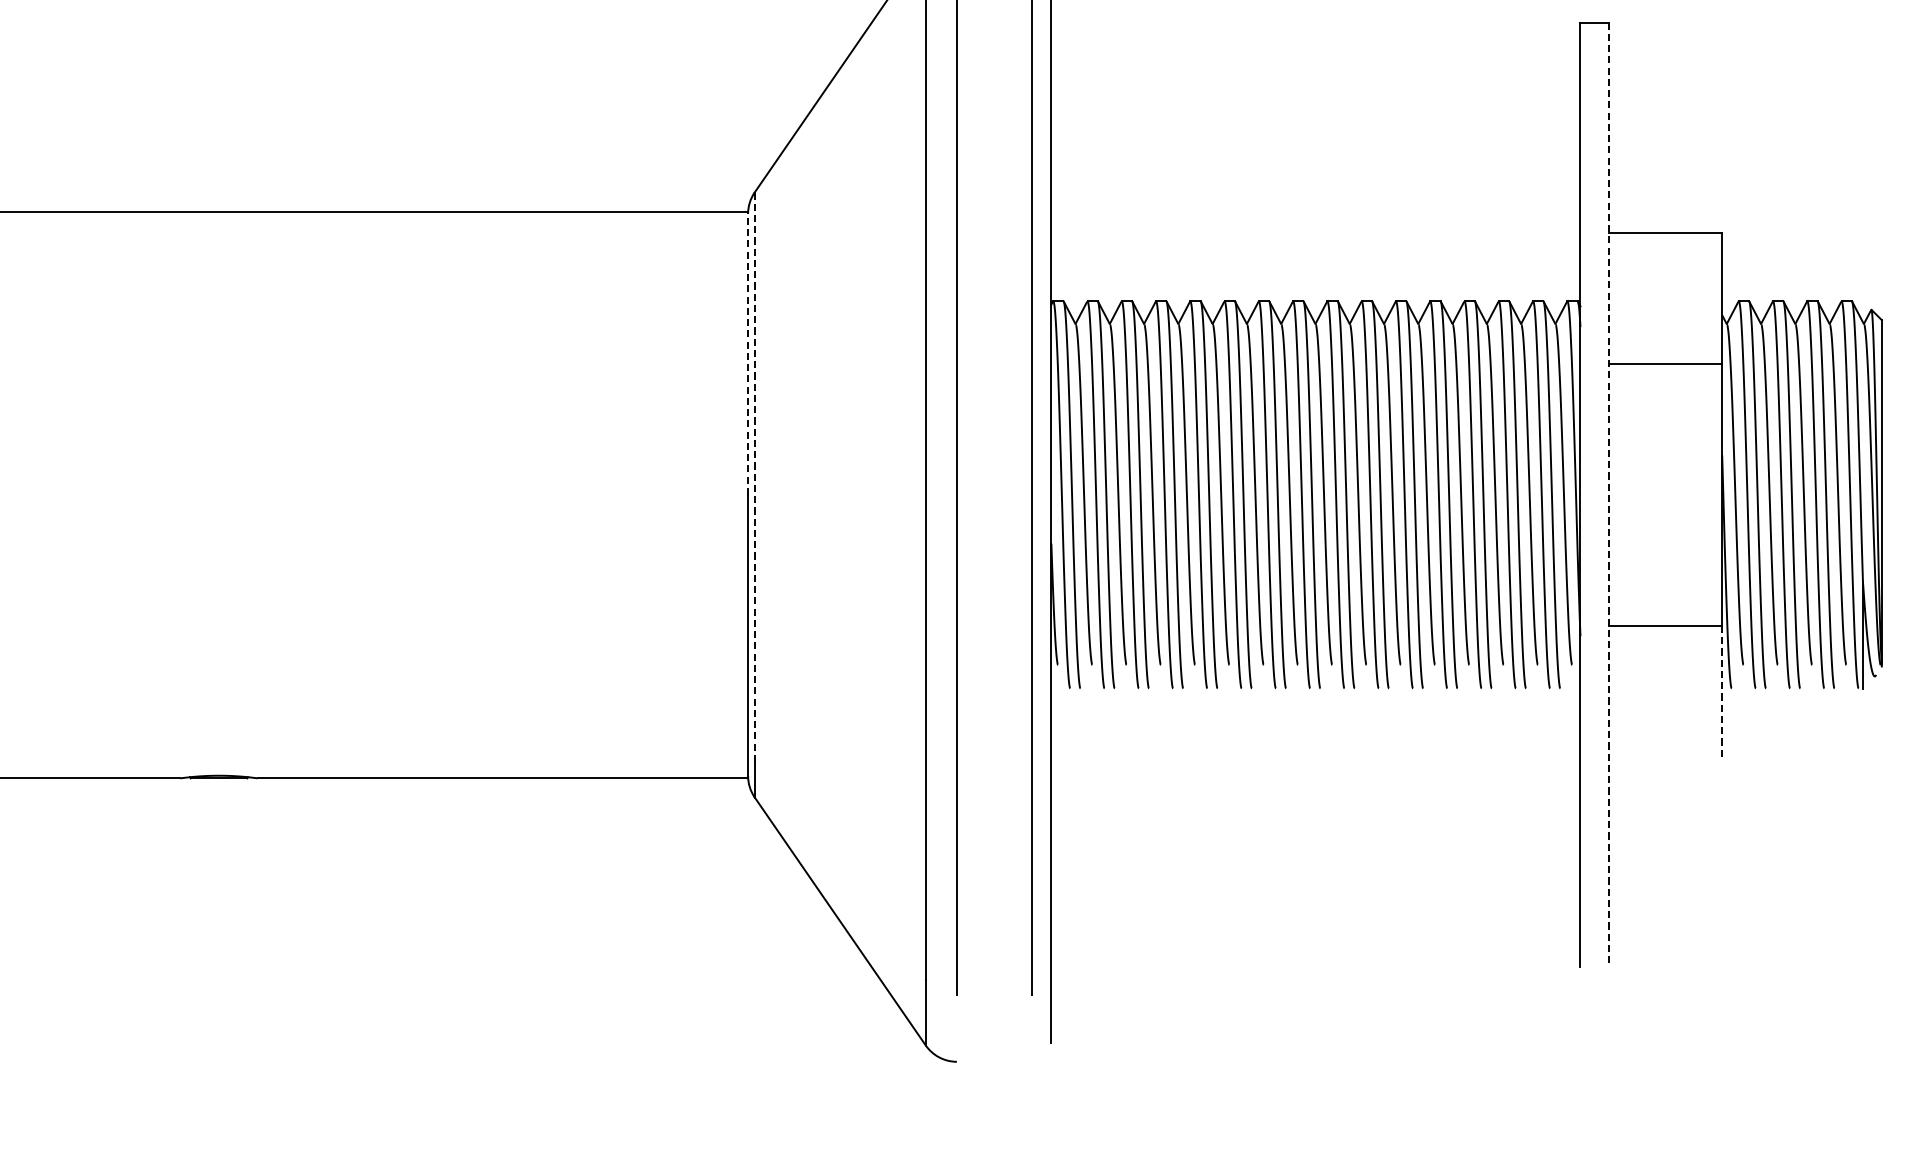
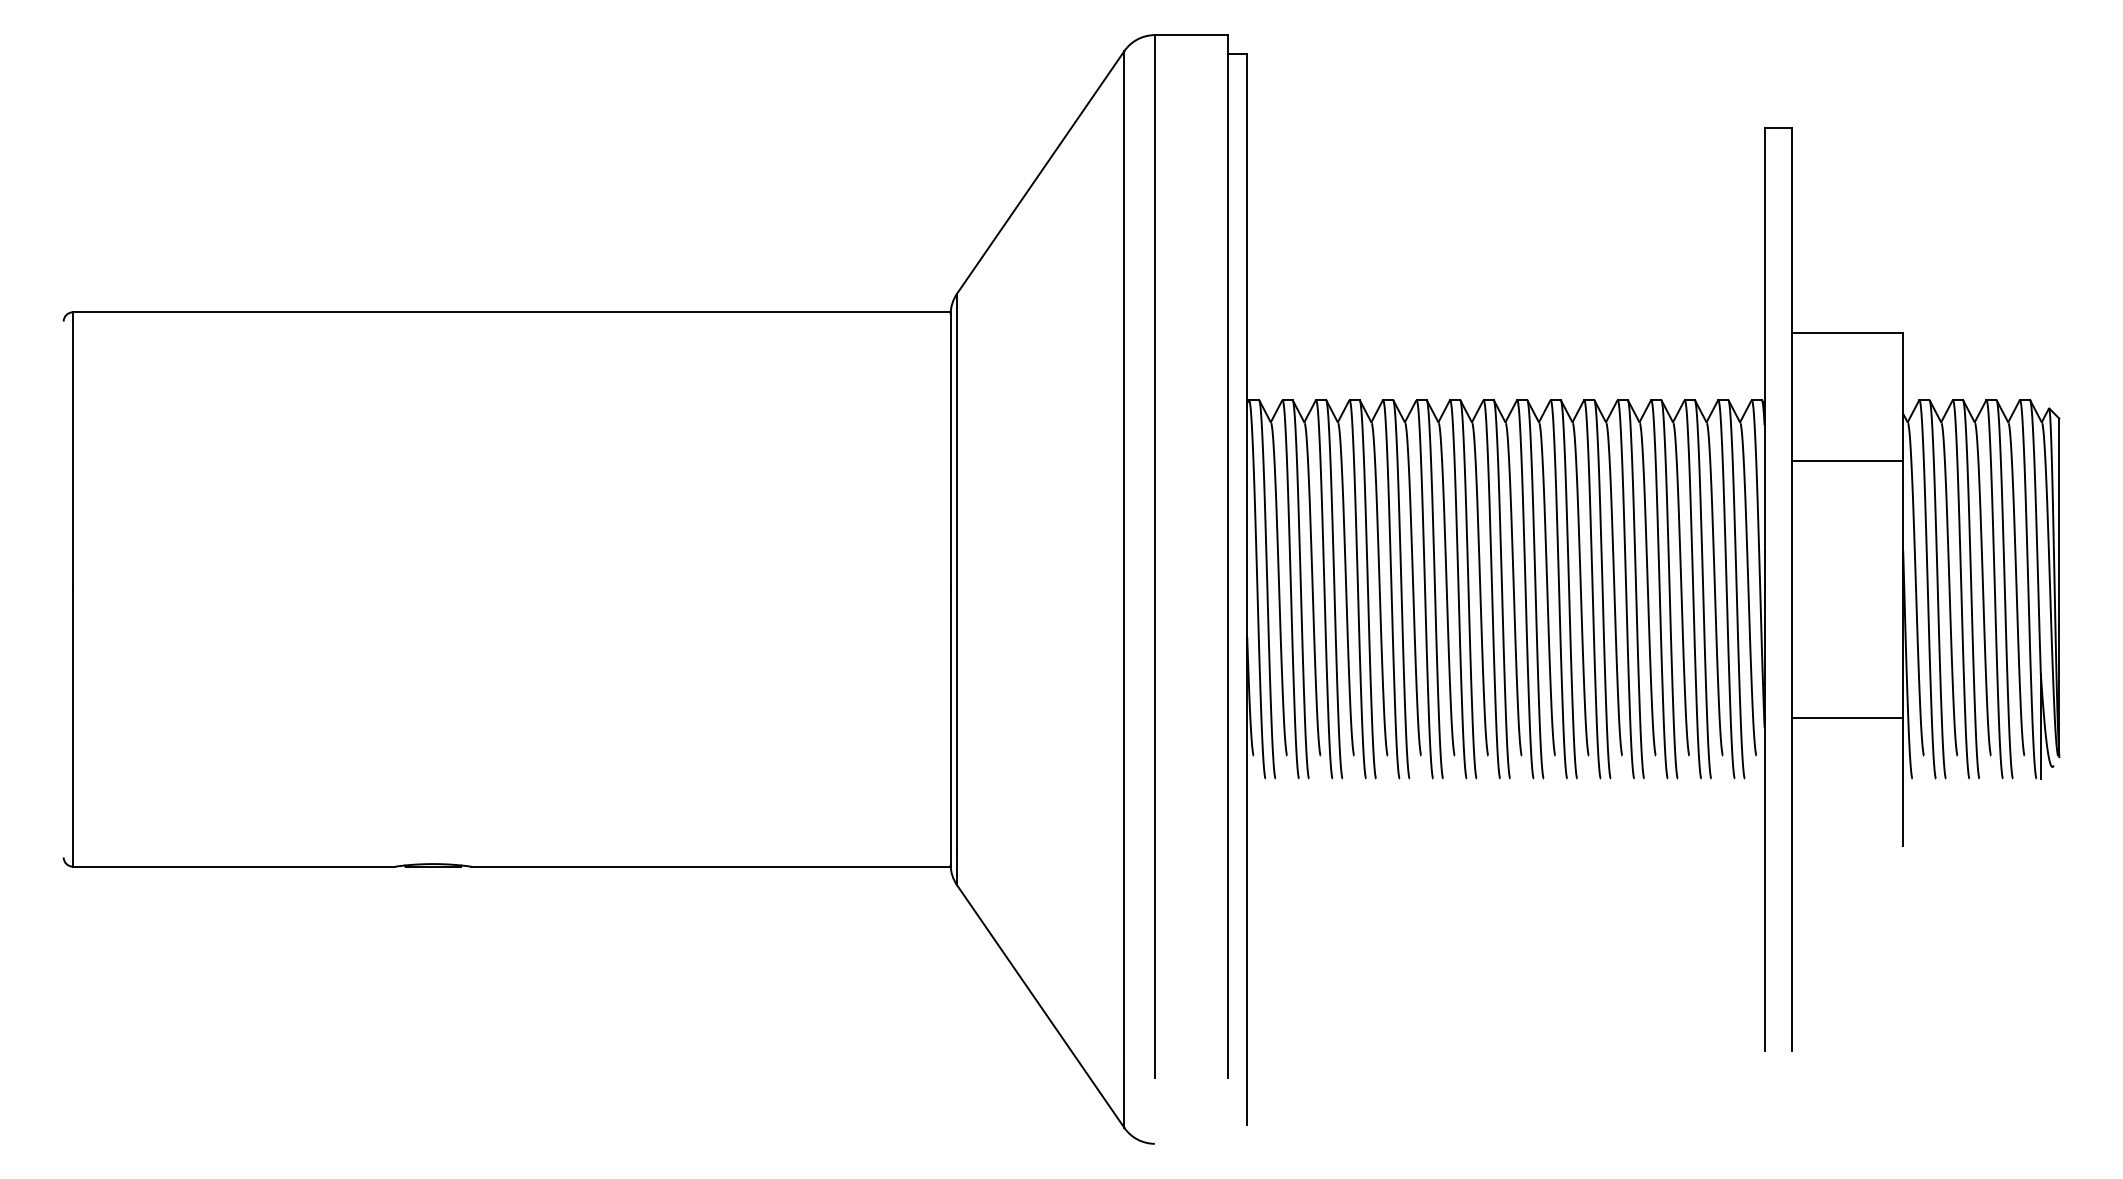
line: (747, 352) -> (950, 450), dashed -> solid
line: (755, 477) -> (957, 572), dashed -> solid
line: (1609, 494) -> (1792, 589), dashed -> solid
line: (1722, 692) -> (1903, 782), dashed -> solid

